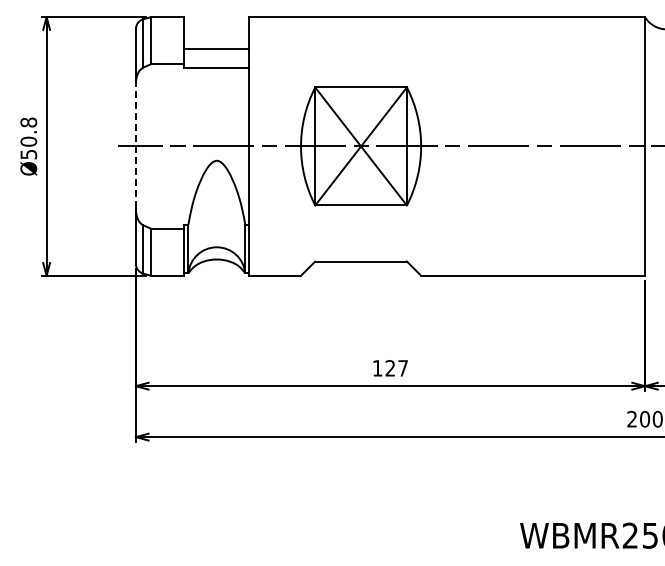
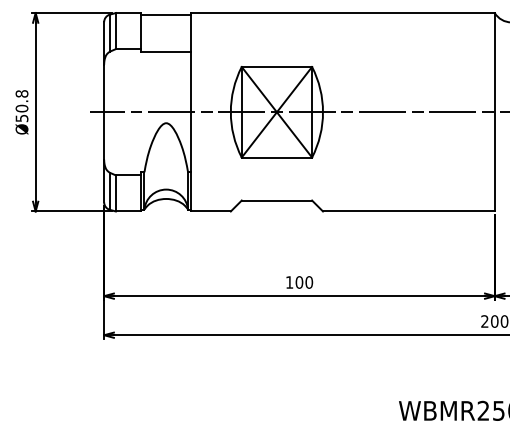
line: (216, 48) -> (166, 14), moved
line: (135, 146) -> (103, 112), dashed -> solid
text: (396, 368) -> (304, 282), 127 -> 100

